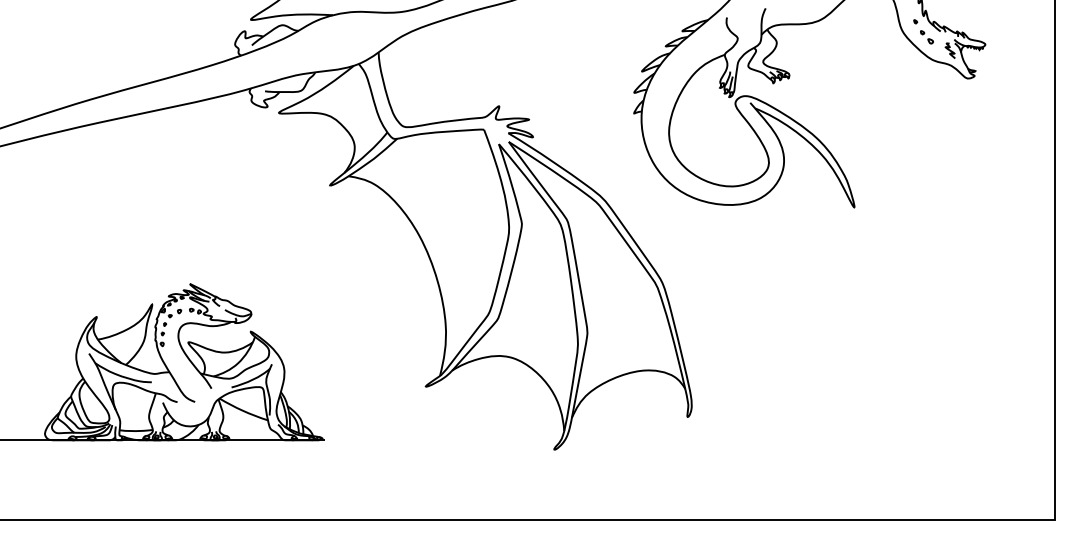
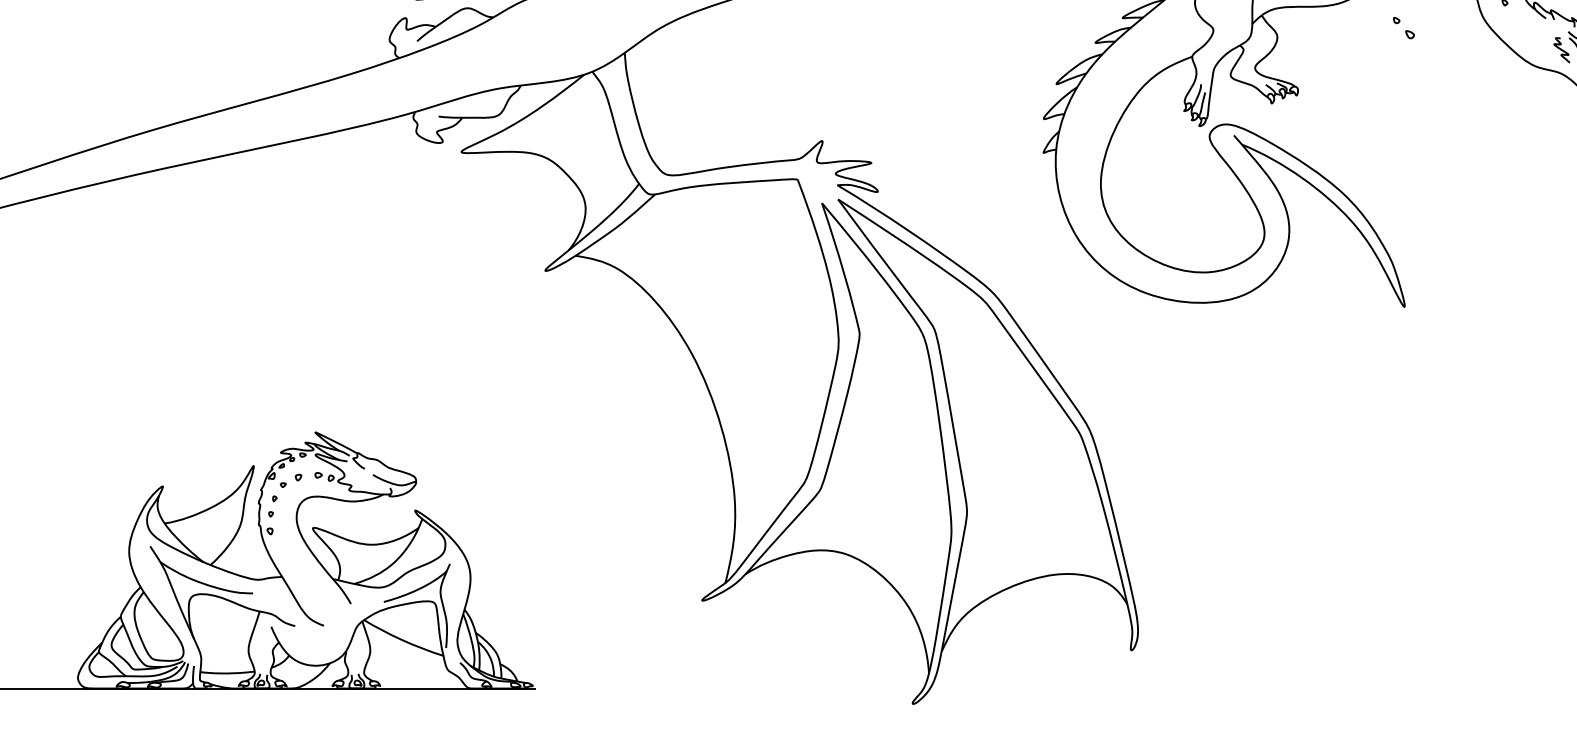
part: (926, 37) -> (1403, 28), moved

